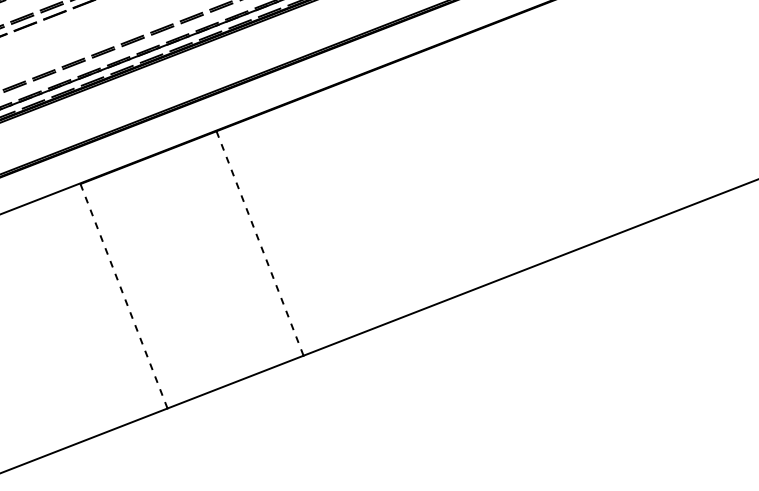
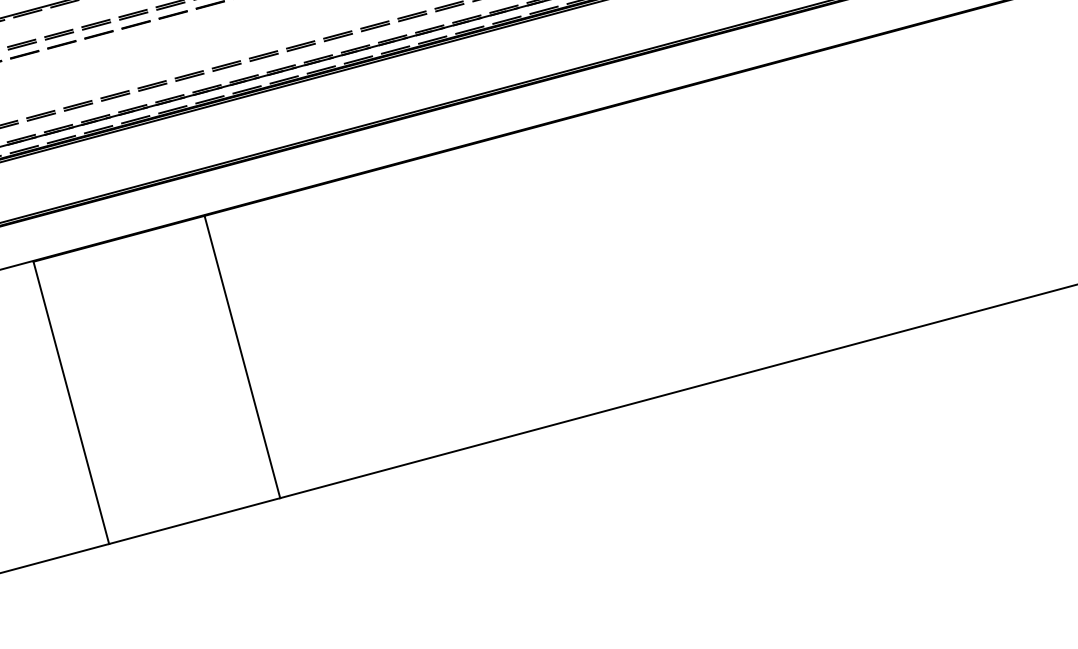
line: (260, 243) -> (242, 356), dashed -> solid
line: (124, 296) -> (71, 403), dashed -> solid

